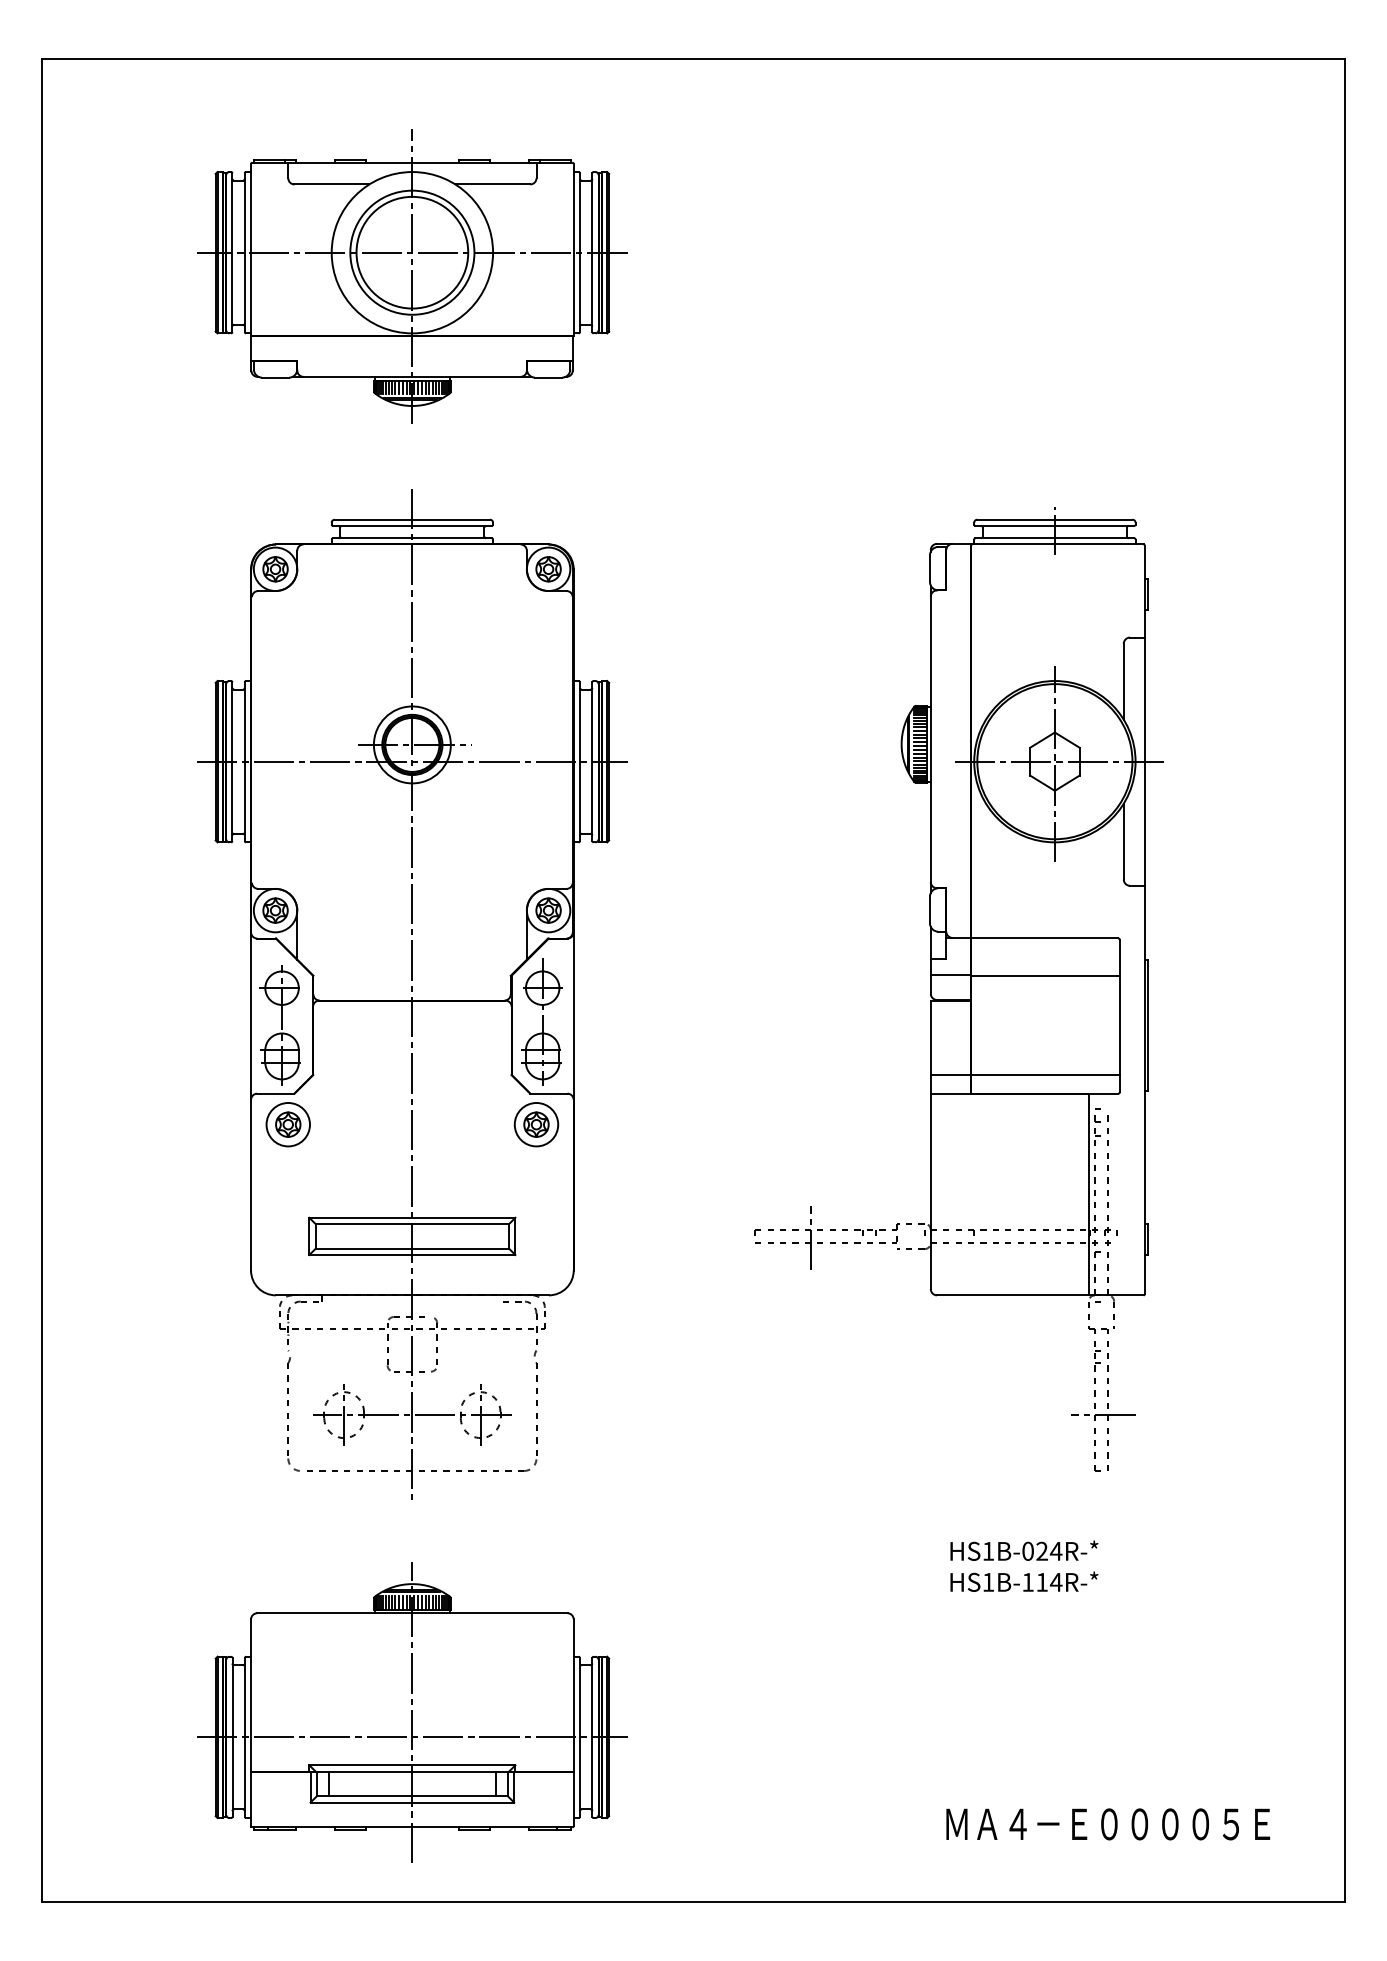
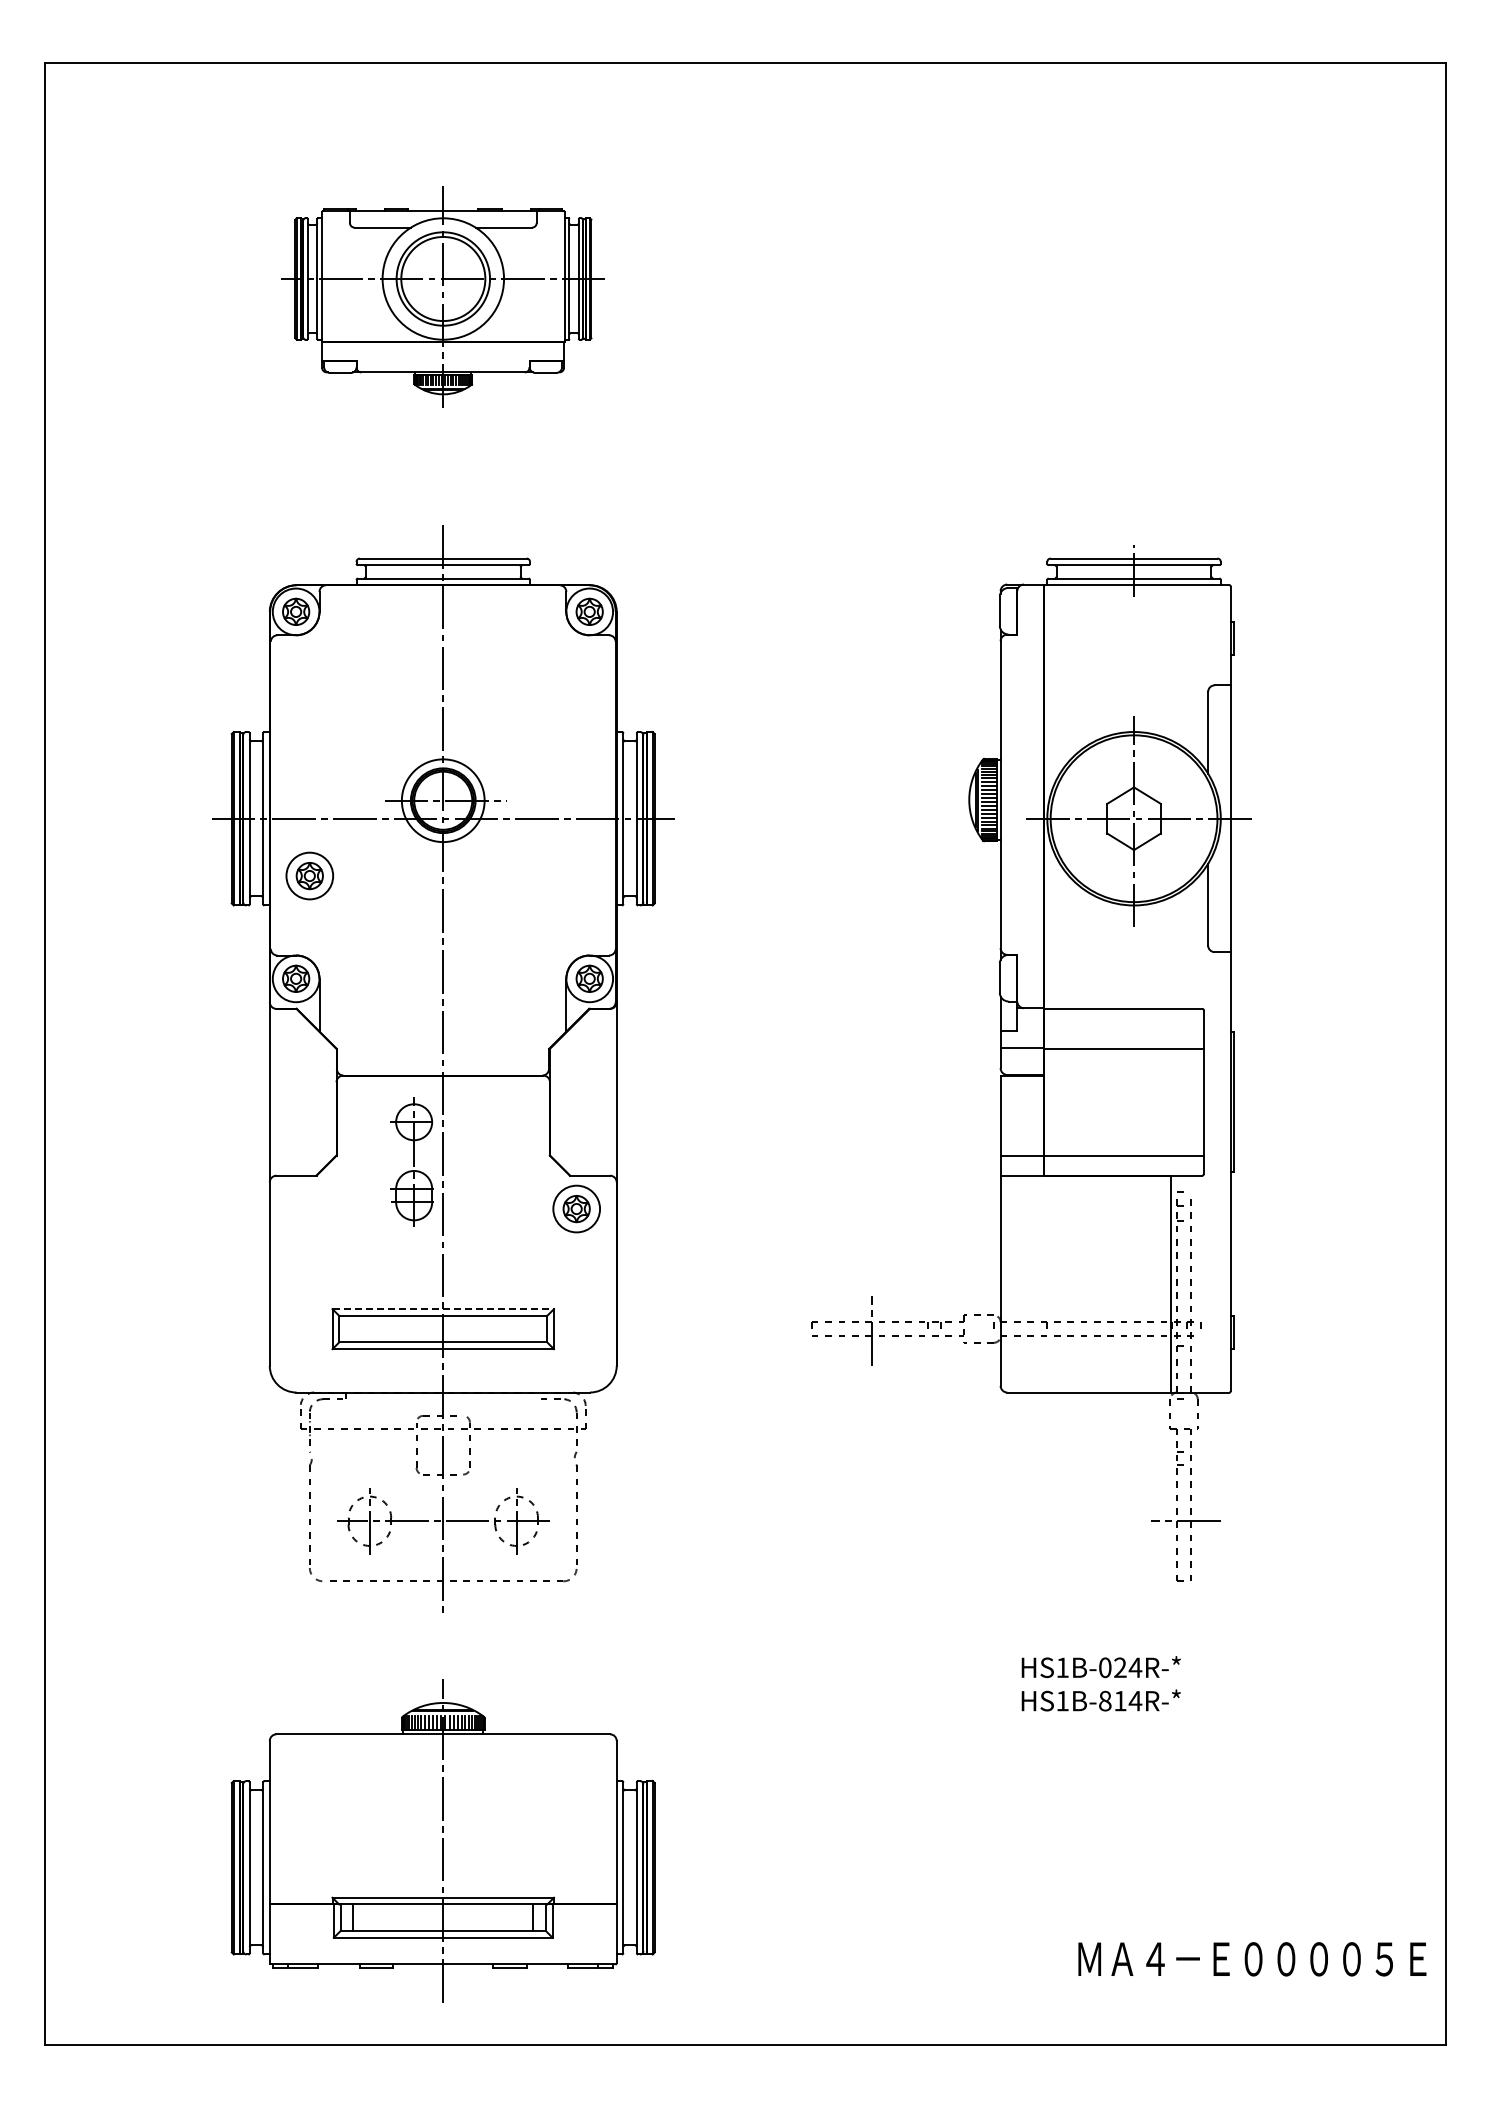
part: (412, 275) -> (443, 296), size x0.7
part: (541, 1021) -> (582, 1098), removed
part: (279, 1024) -> (411, 1161), moved
part: (287, 1124) -> (309, 875), moved
line: (412, 1218) -> (443, 1309), solid -> dashed
text: (1028, 1581) -> (1105, 1700), HS1B-114R-* -> HS1B-814R-*
line: (411, 1737) -> (442, 1867), removed
text: (1108, 1824) -> (1252, 1959), moved

